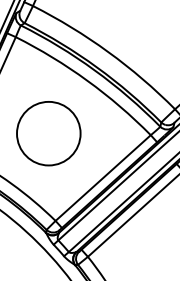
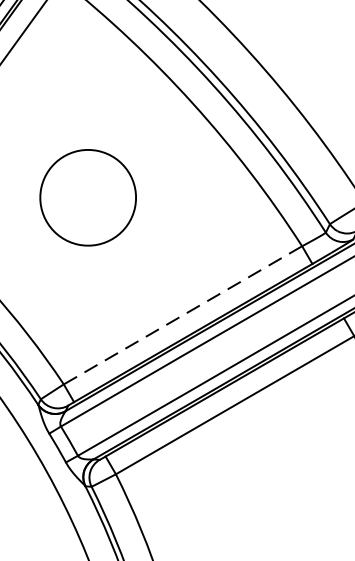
circle: (48, 133) -> (87, 197), size x0.7
line: (102, 178) -> (181, 315), solid -> dashed

